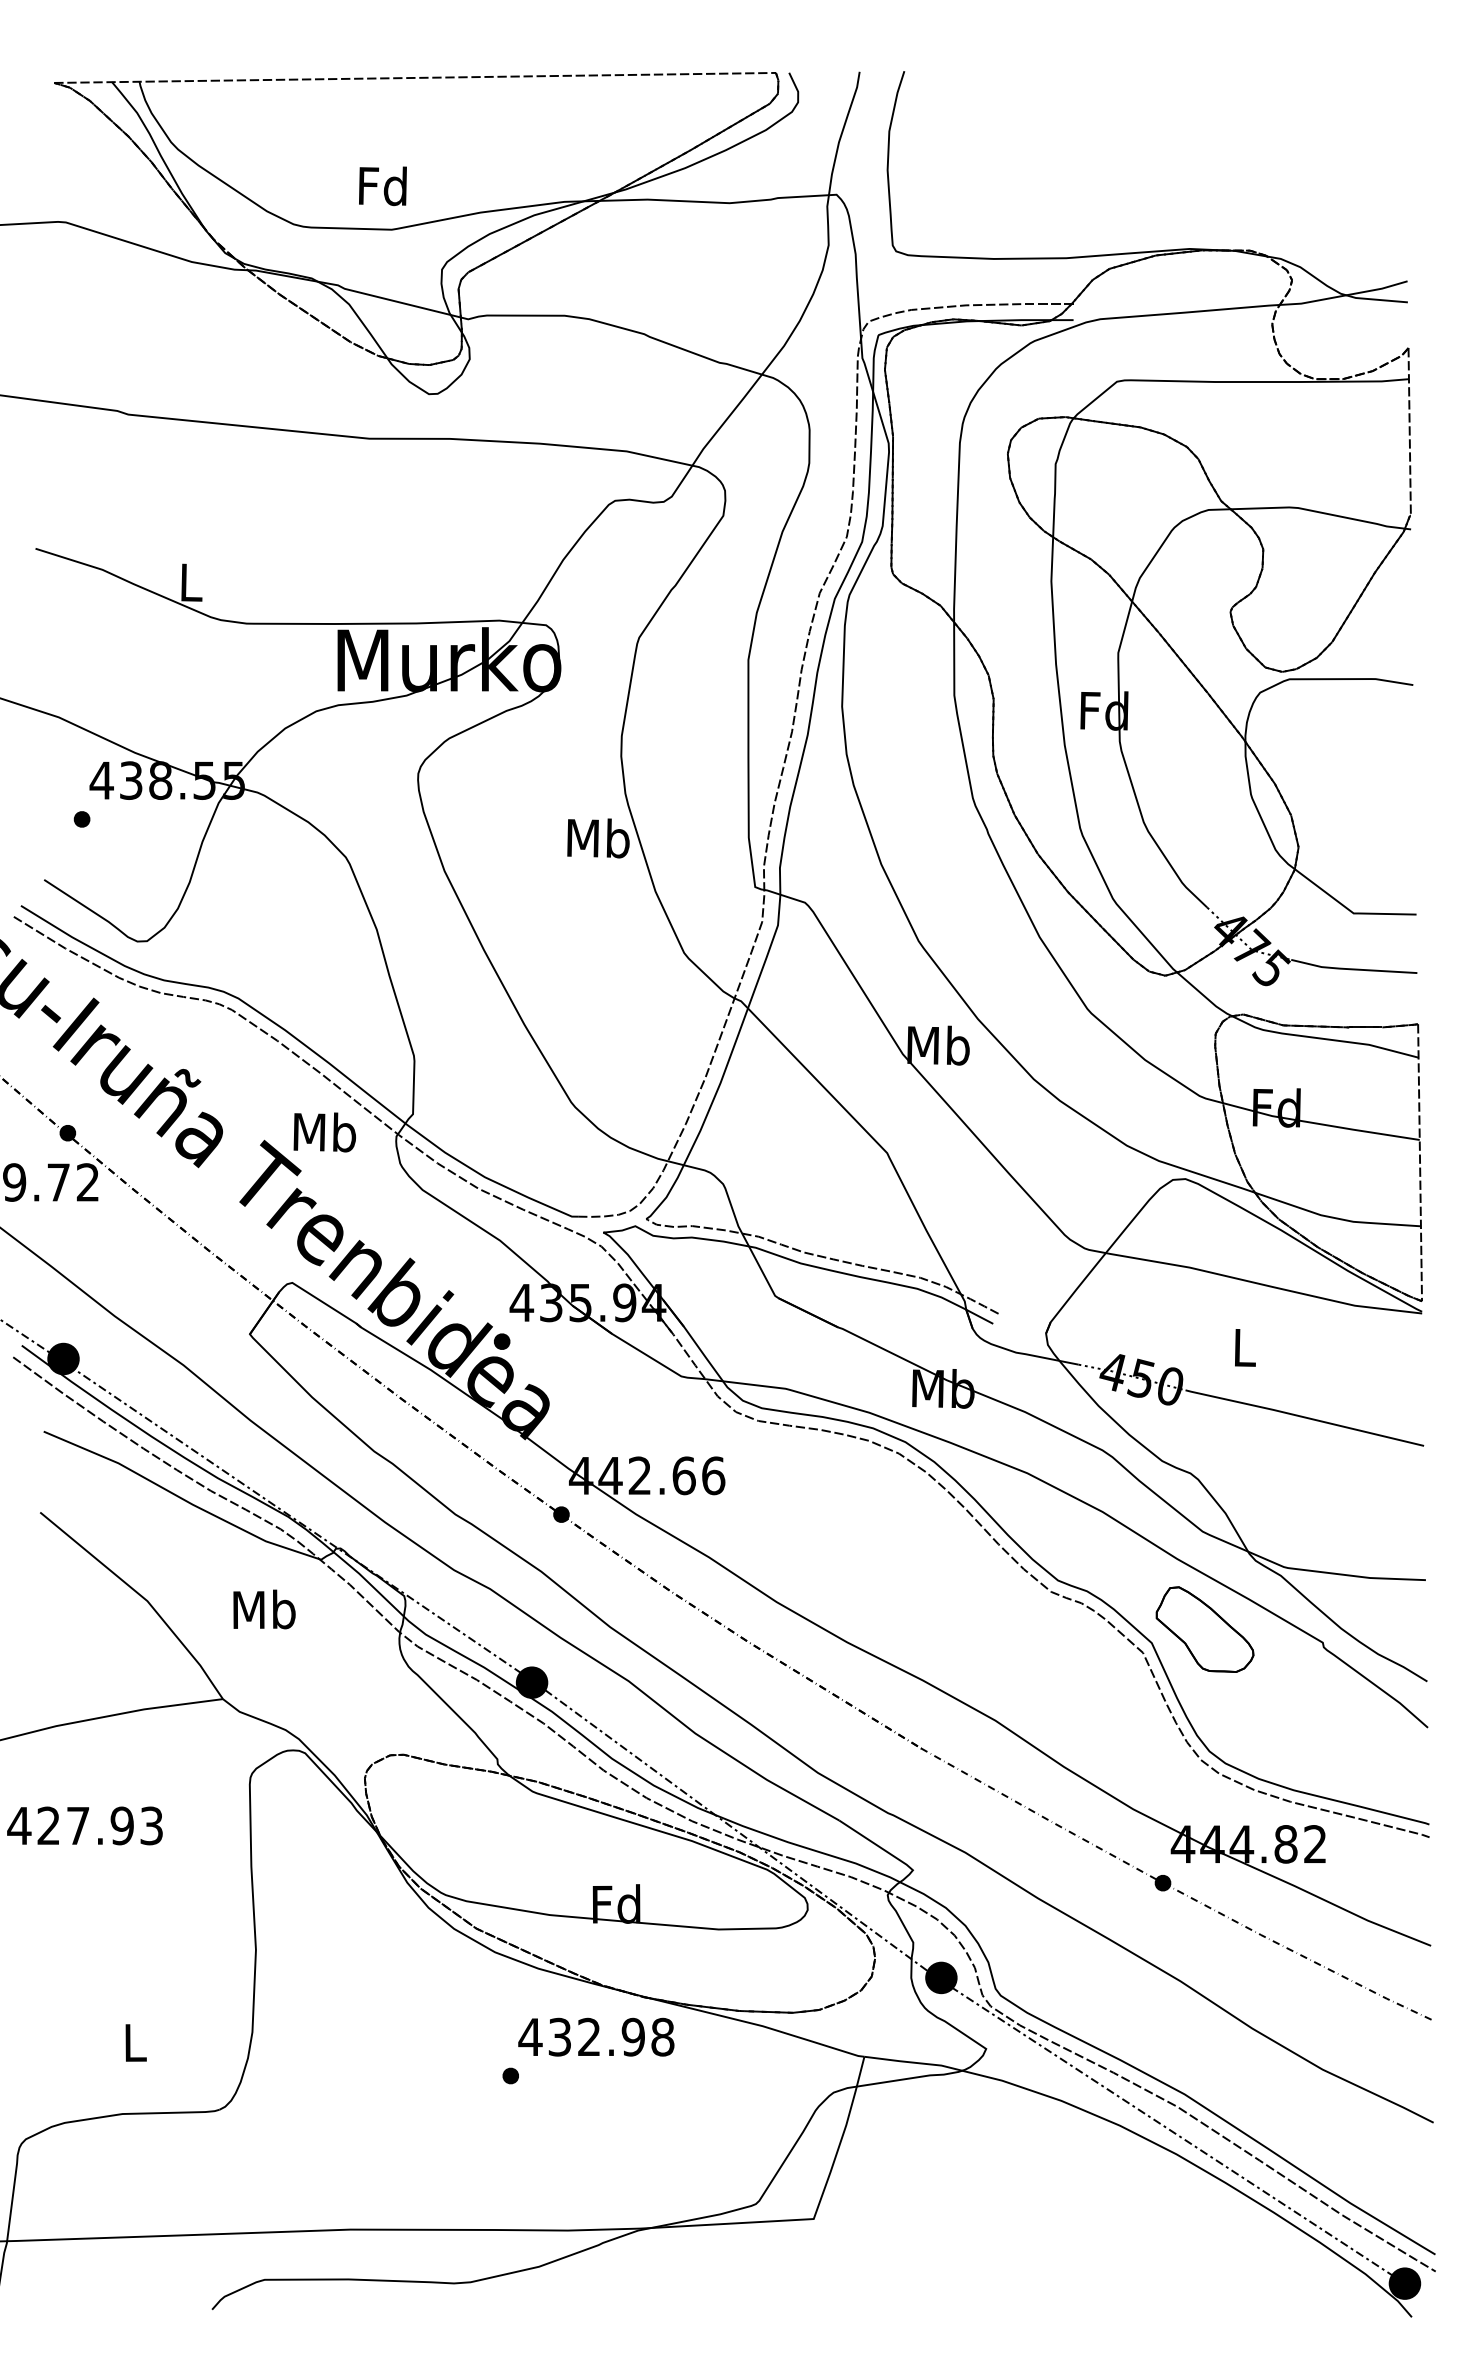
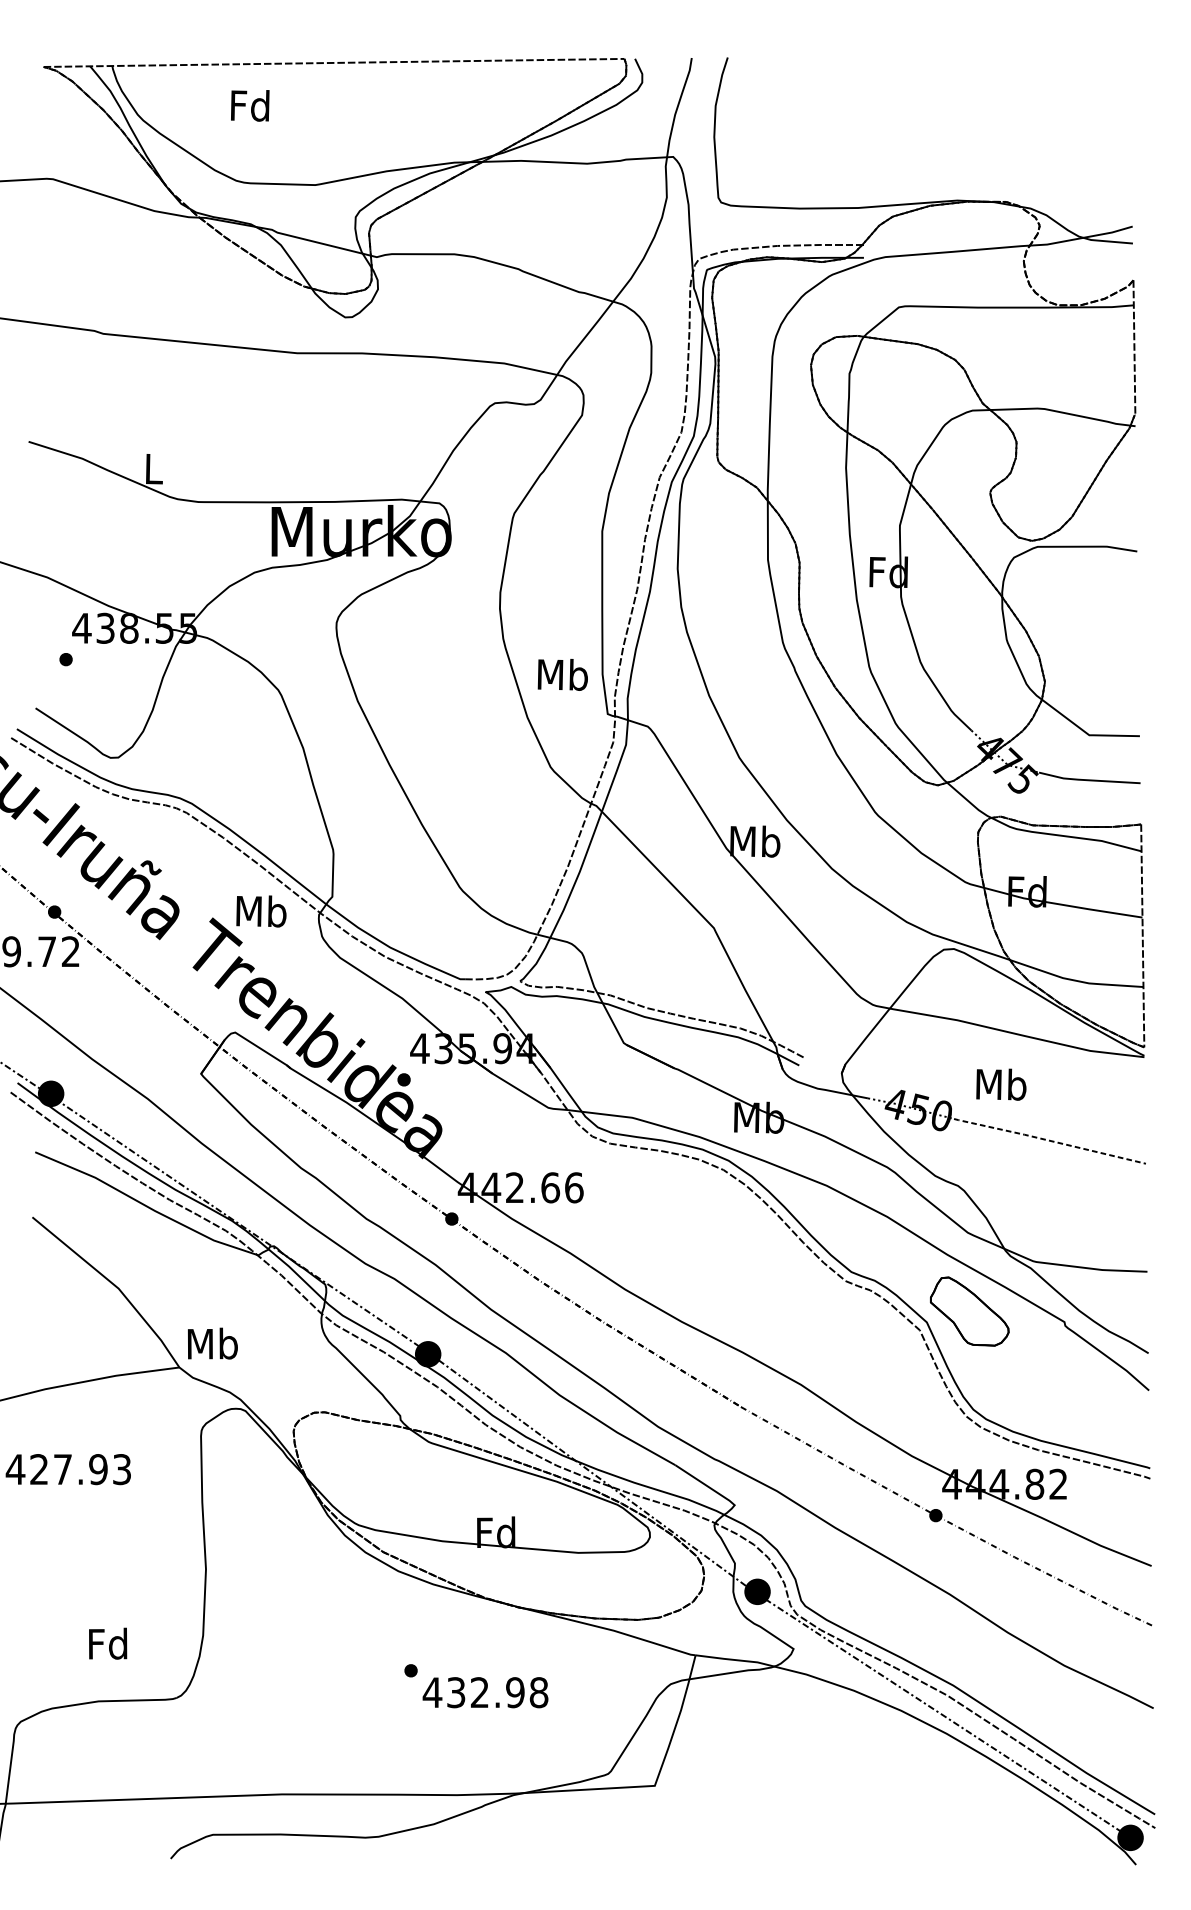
text: (382, 186) -> (249, 106), moved
text: (598, 838) -> (562, 674), moved
text: (1244, 1347) -> (1001, 1084), L -> Mb
line: (1304, 1417) -> (1049, 1140), solid -> dashed
text: (264, 1609) -> (212, 1343), moved
text: (596, 2036) -> (485, 1692), moved
text: (133, 2042) -> (107, 1643), L -> Fd

